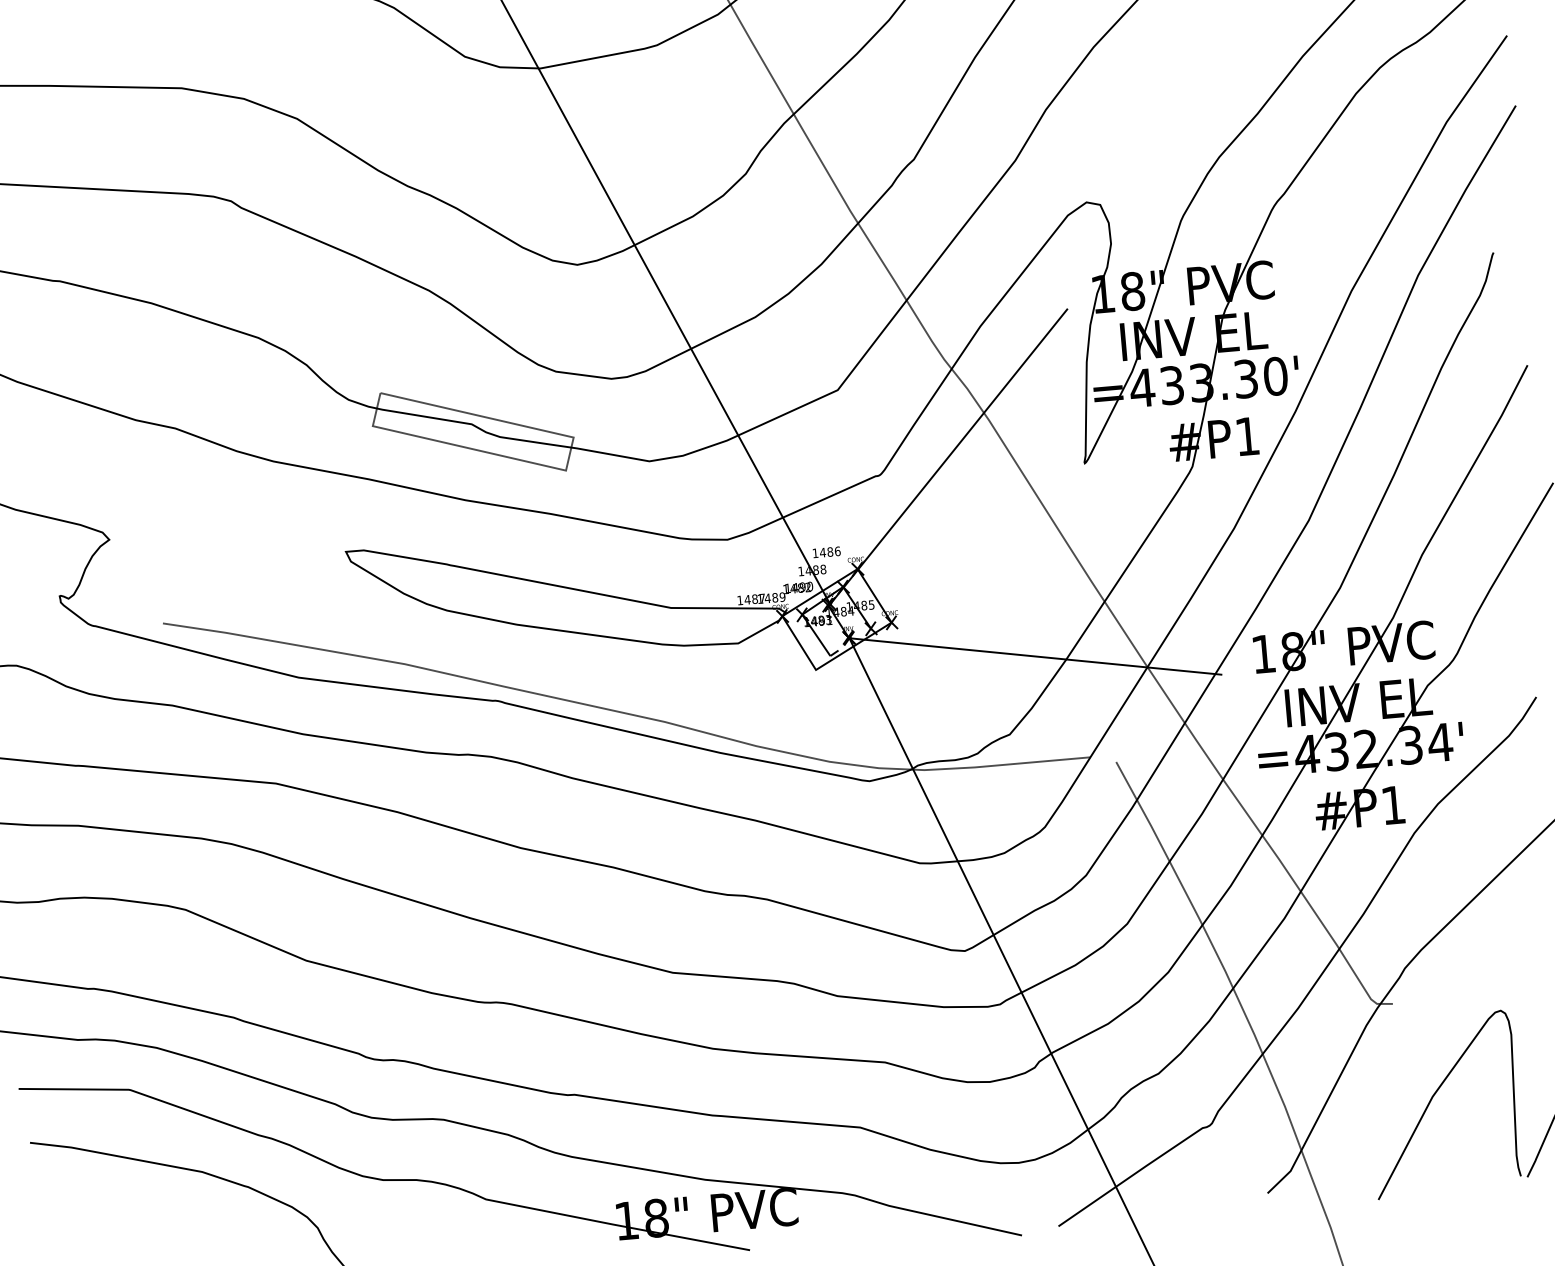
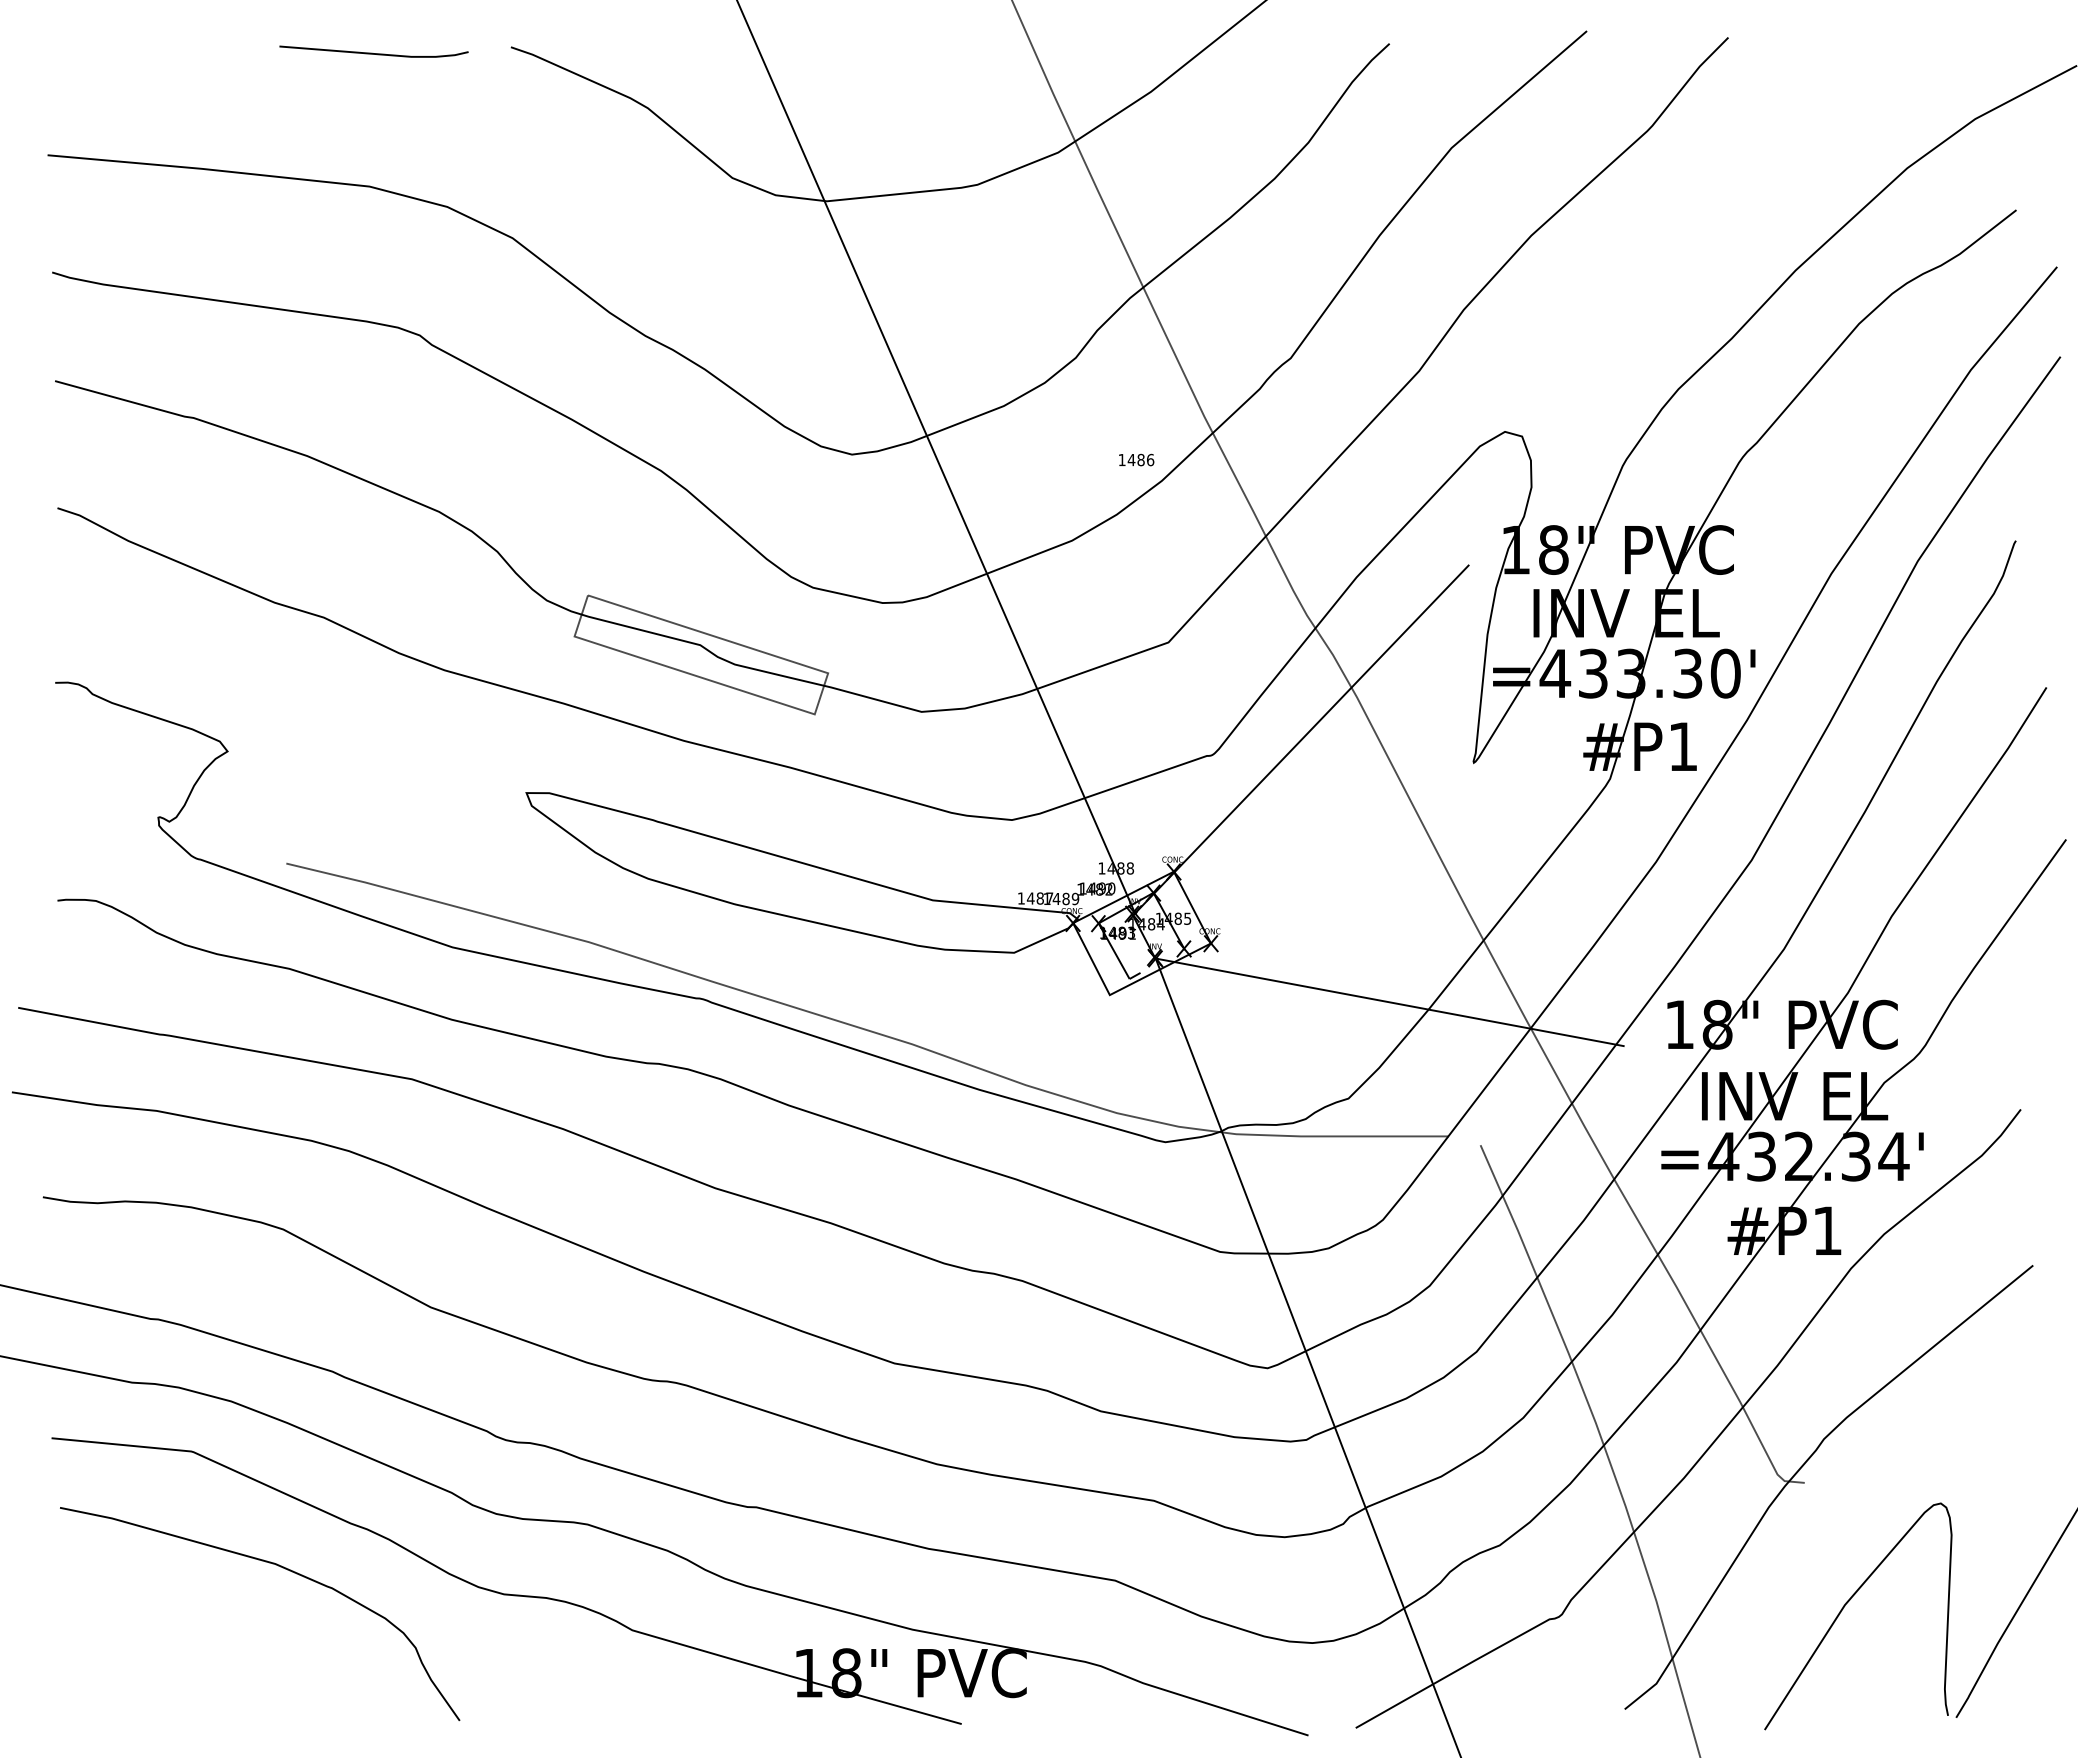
text: (826, 551) -> (1136, 459), moved

